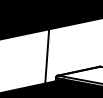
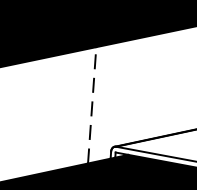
line: (47, 55) -> (92, 103), solid -> dashed

